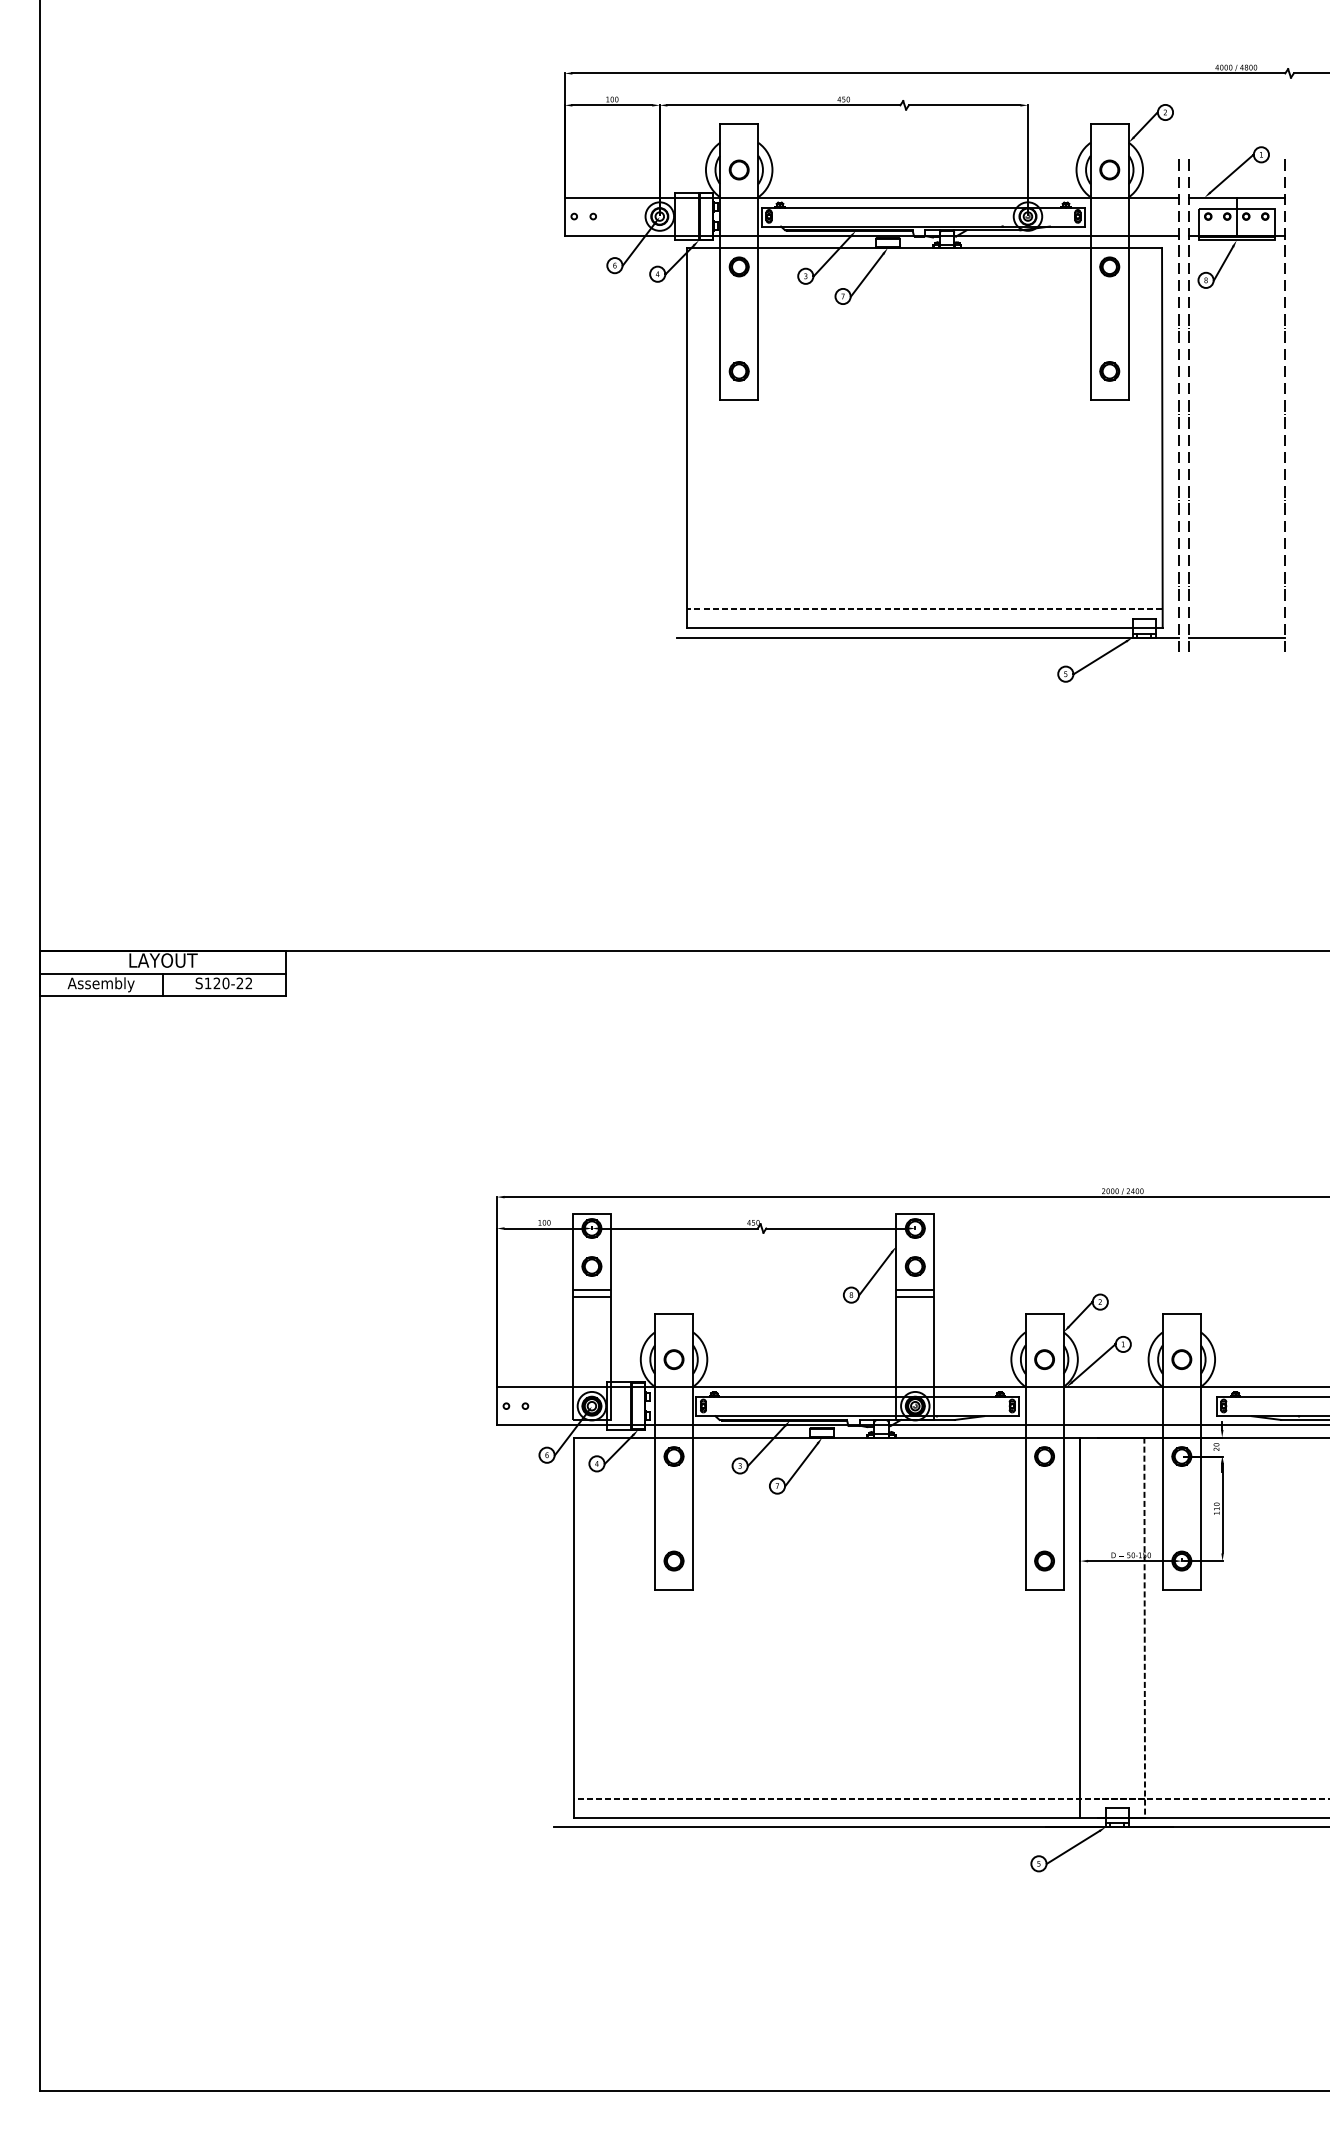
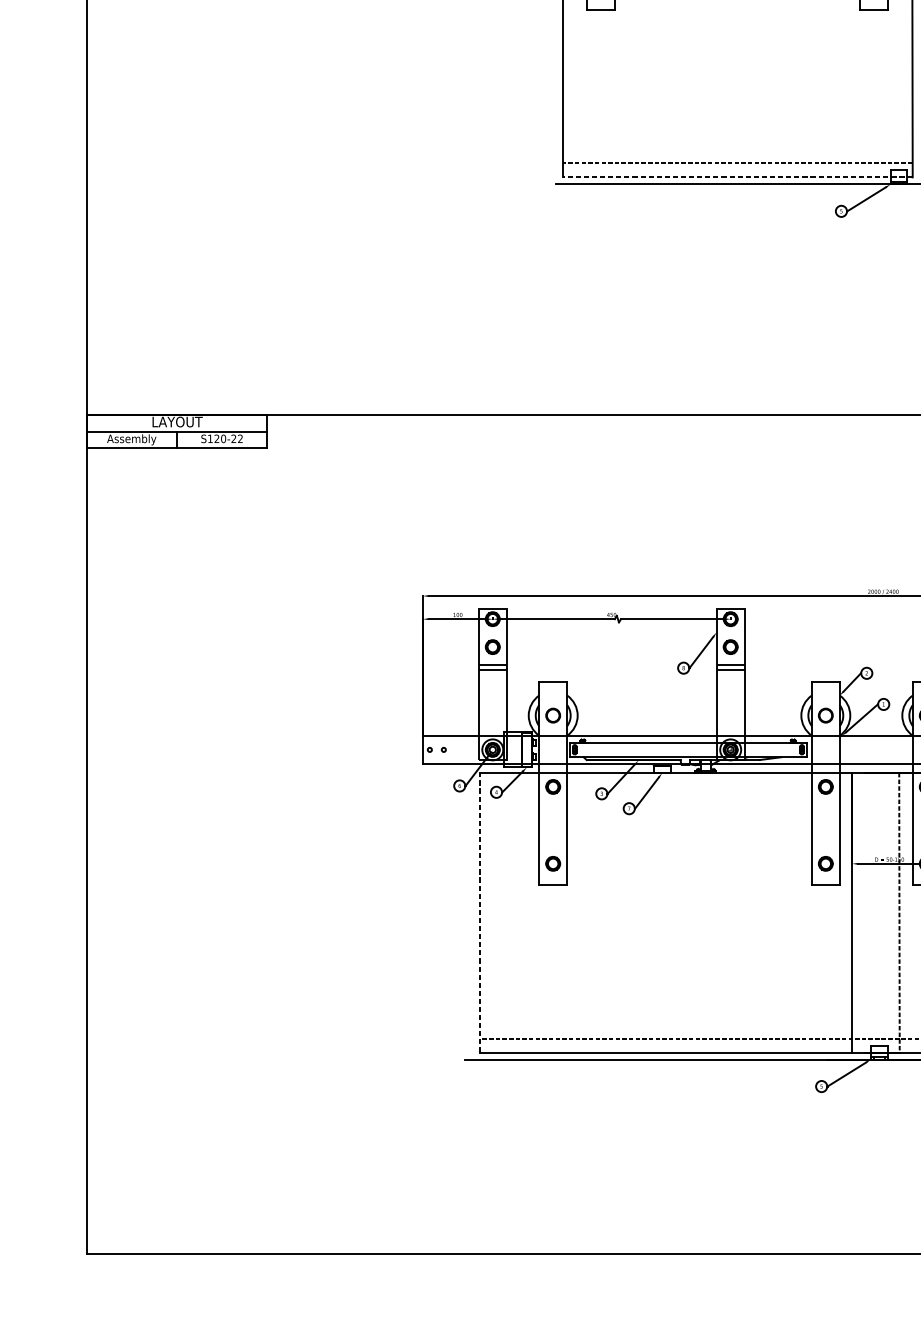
line: (924, 628) -> (737, 177), solid -> dashed
line: (574, 1627) -> (479, 912), solid -> dashed

